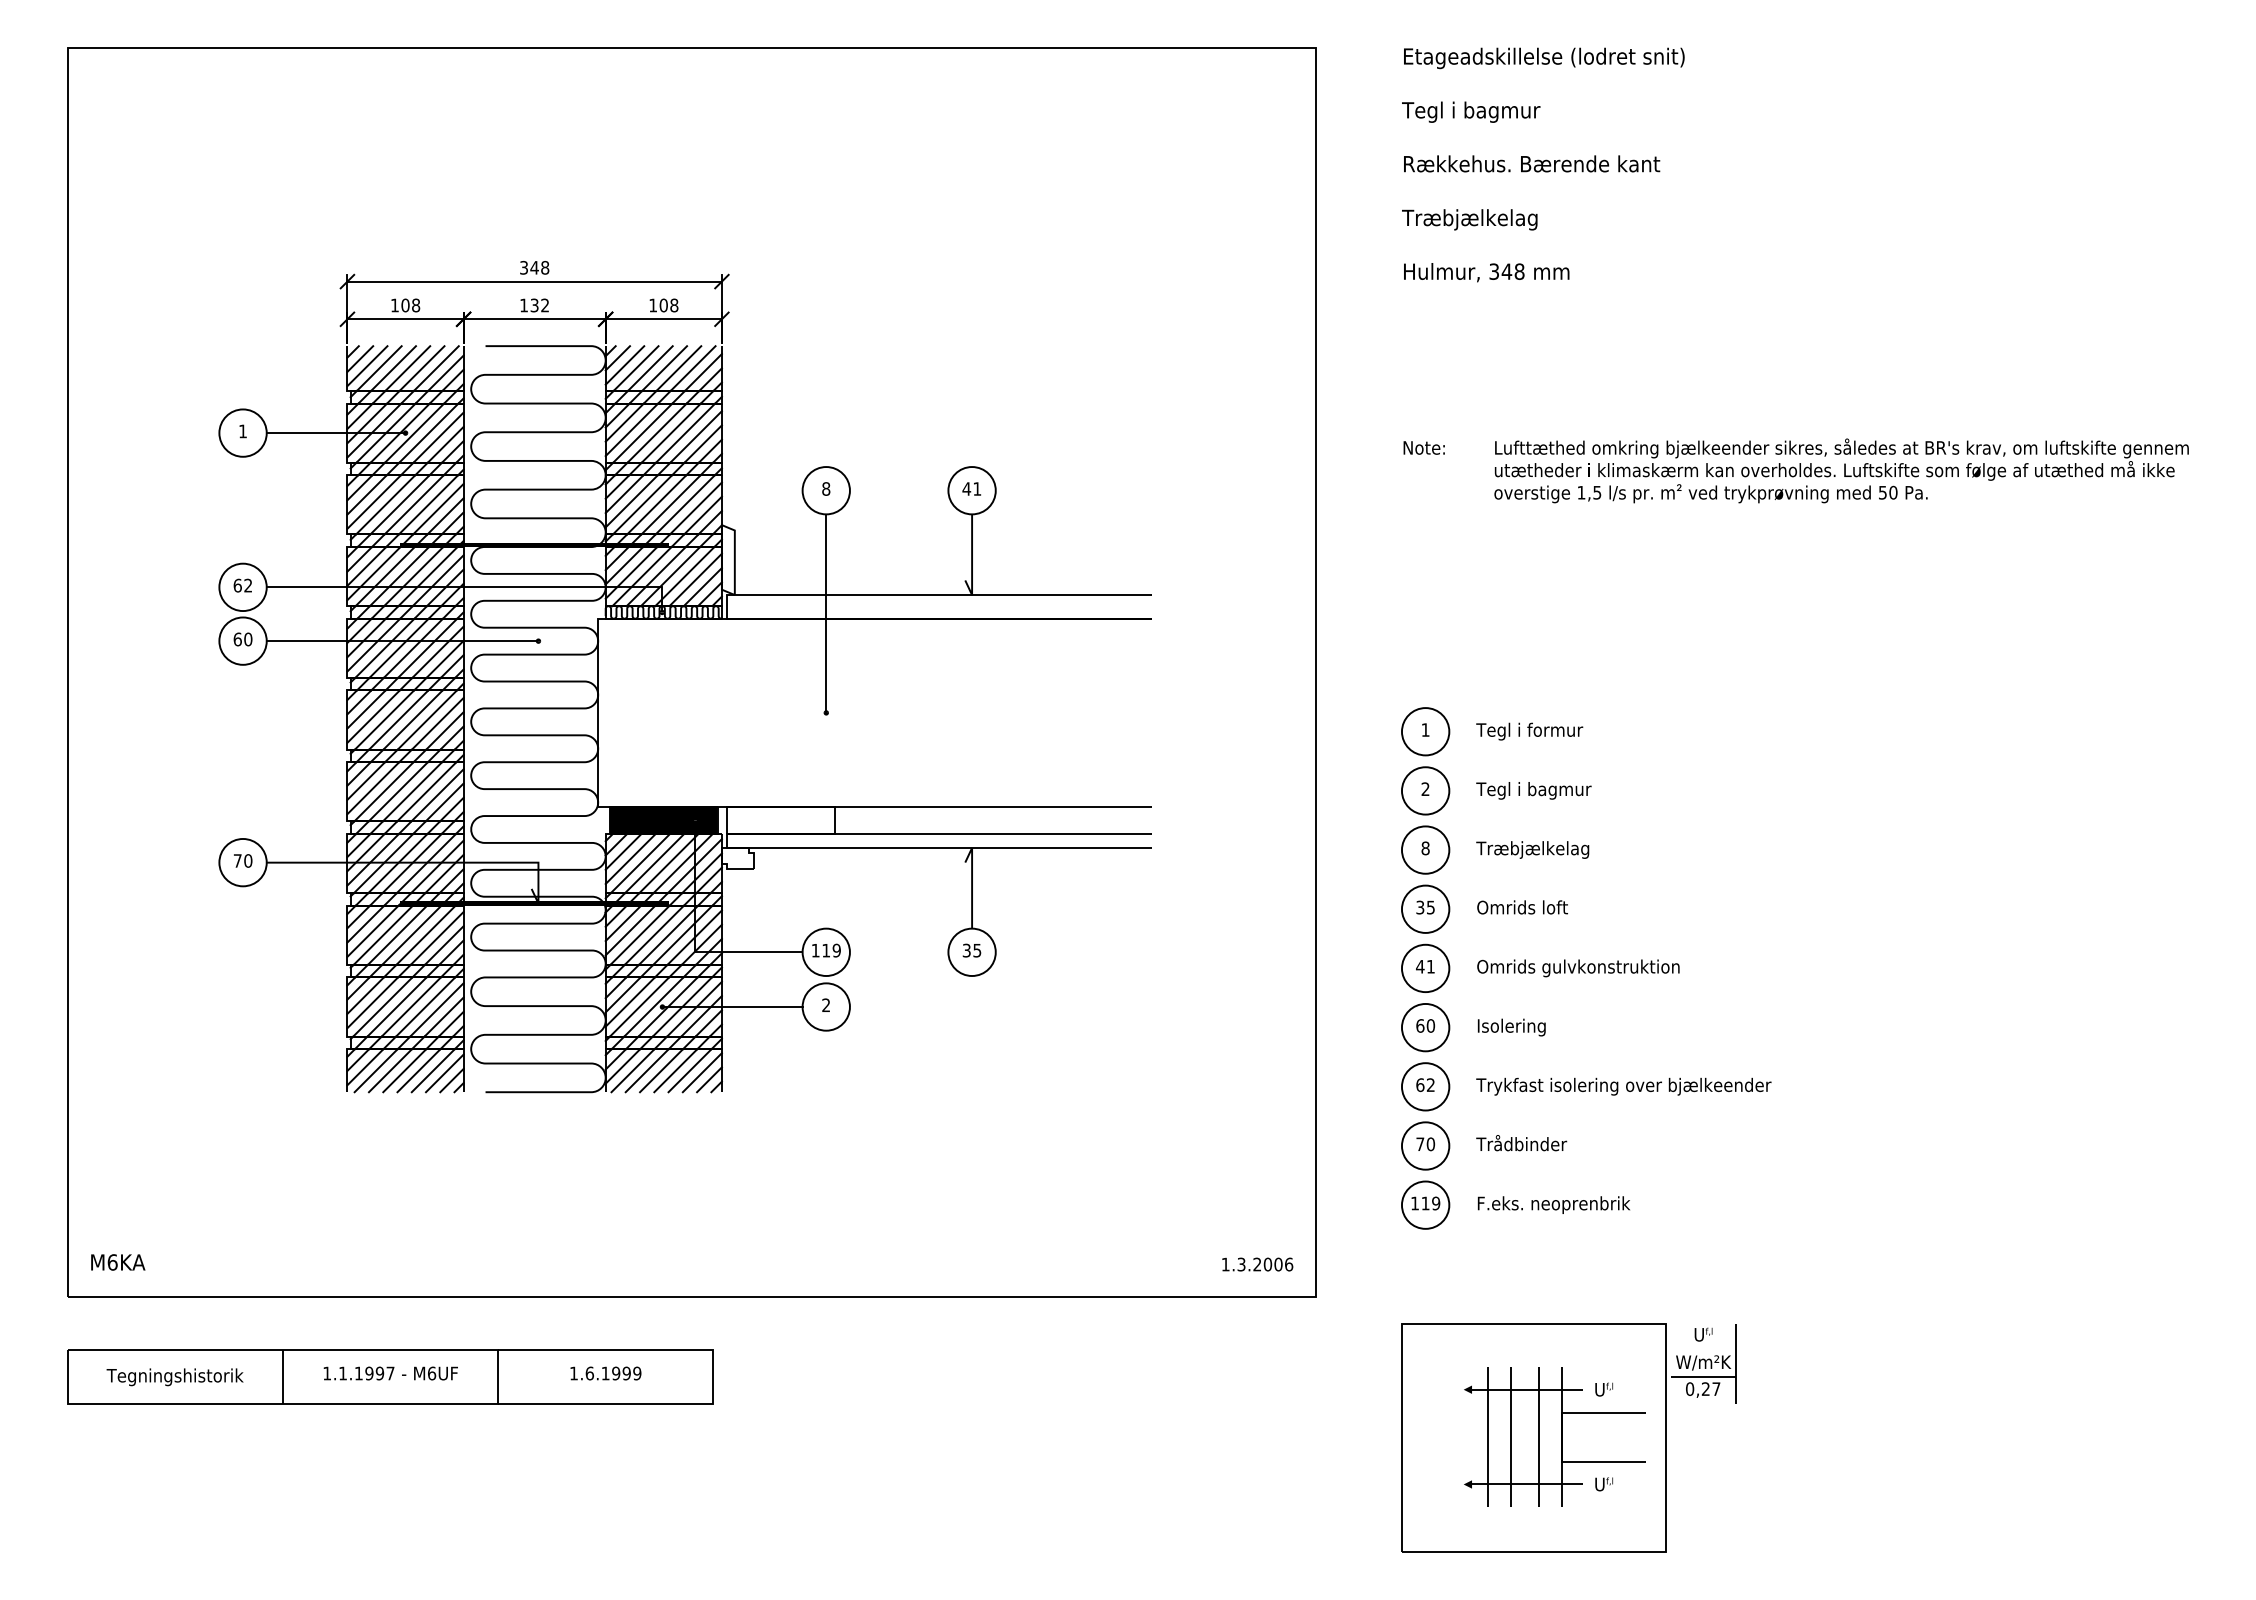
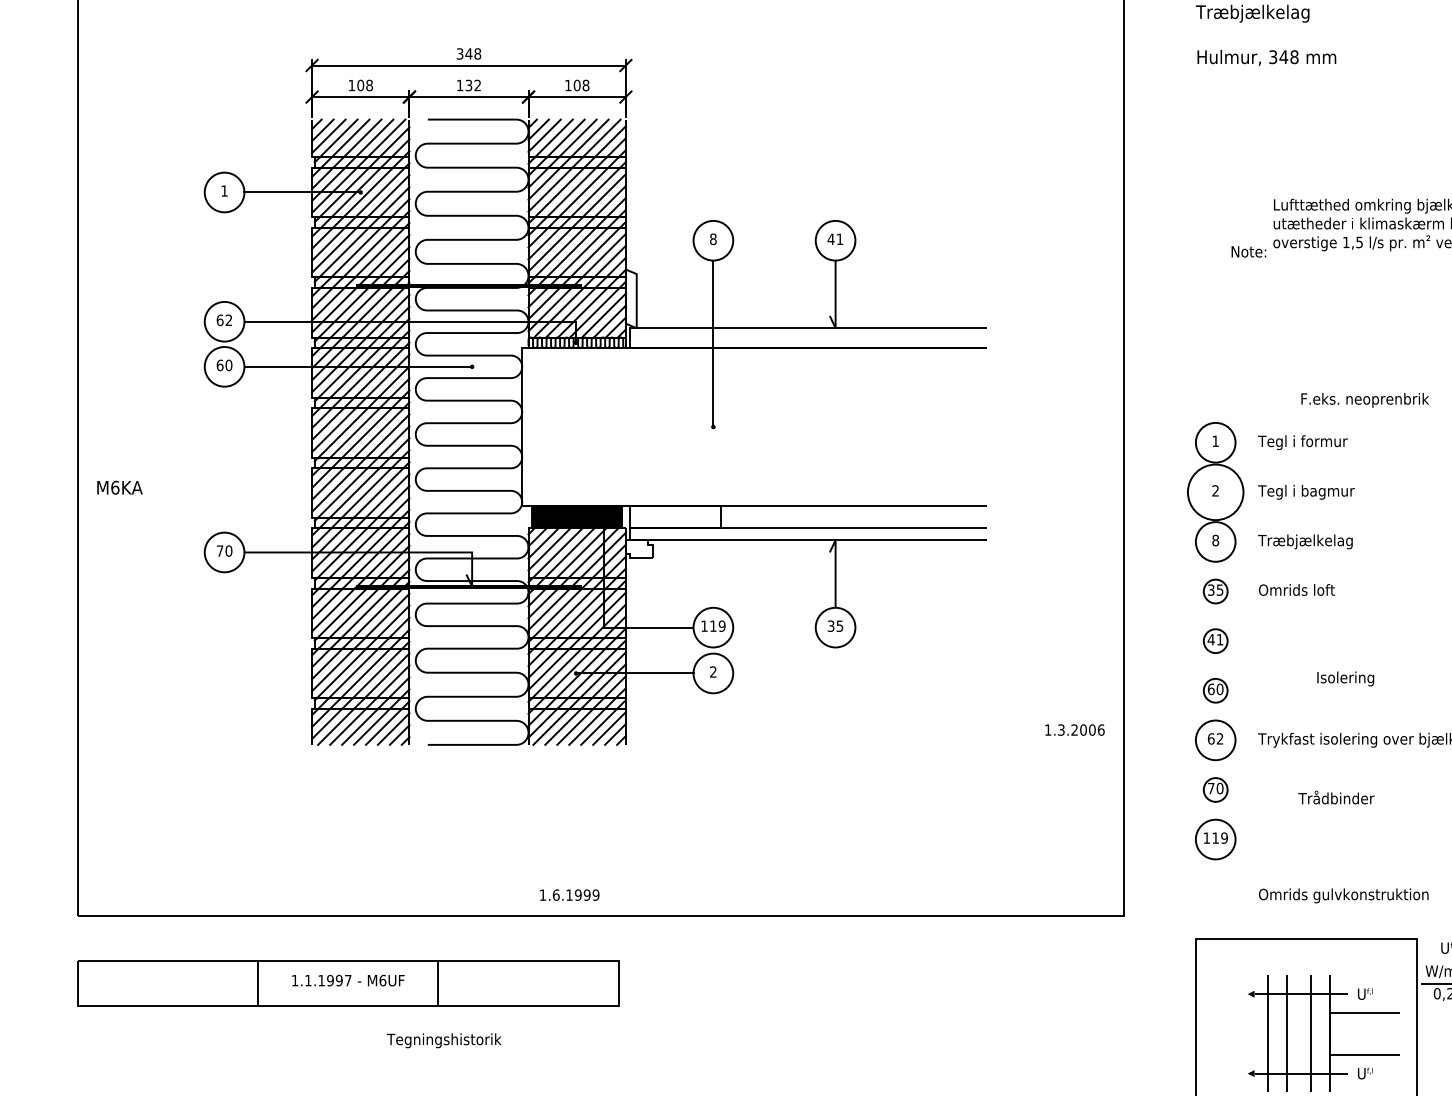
text: (1423, 447) -> (1248, 251), moved
circle: (1425, 790) -> (1215, 492), size x1.4
circle: (1425, 908) -> (1215, 590), size x0.6
circle: (1425, 968) -> (1215, 641), size x0.6
text: (1578, 968) -> (1343, 895), moved
circle: (1425, 1027) -> (1215, 690), size x0.6
text: (1511, 1027) -> (1345, 678), moved
text: (1521, 1143) -> (1336, 797), moved
circle: (1425, 1145) -> (1215, 789), size x0.6
text: (1553, 1204) -> (1364, 399), moved
text: (118, 1262) -> (120, 487), moved
text: (1257, 1264) -> (1074, 730), moved
text: (605, 1373) -> (569, 895), moved
text: (174, 1377) -> (443, 1040), moved

